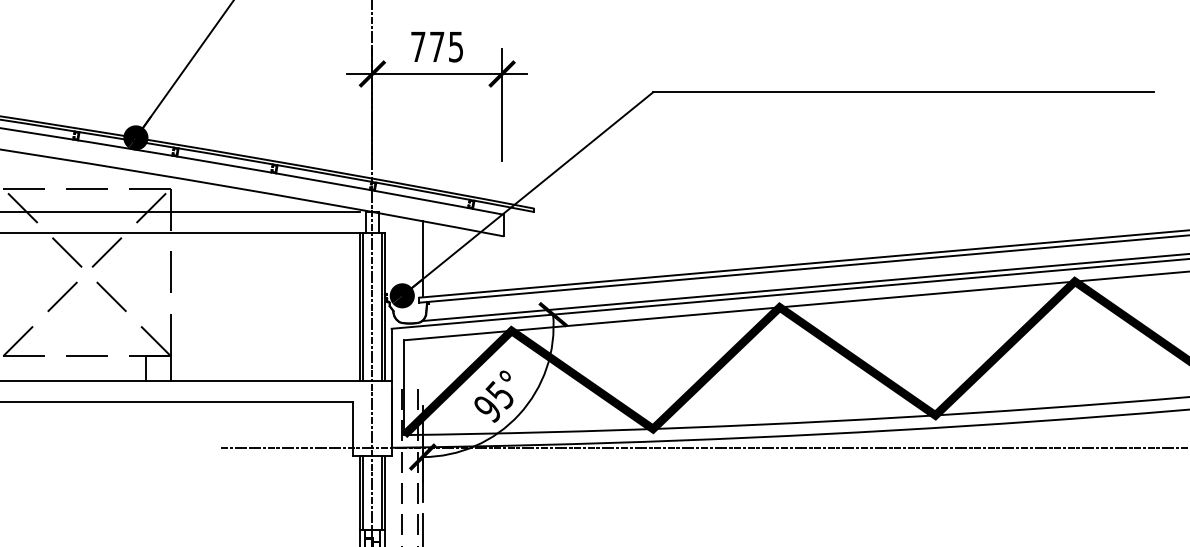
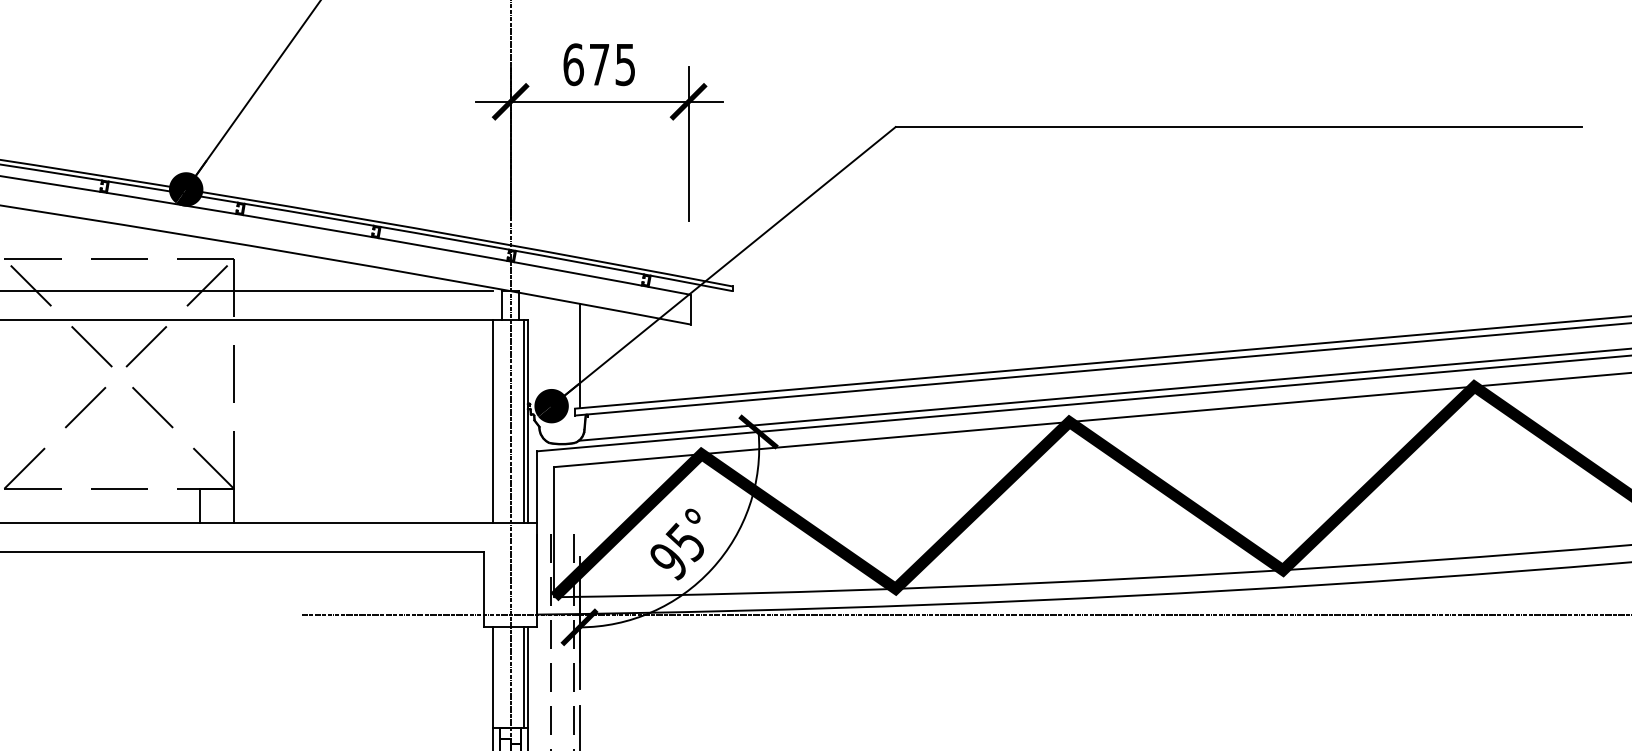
text: (418, 46) -> (573, 64), 775 -> 675
line: (362, 307) -> (497, 421), removed
line: (362, 492) -> (497, 676), removed

